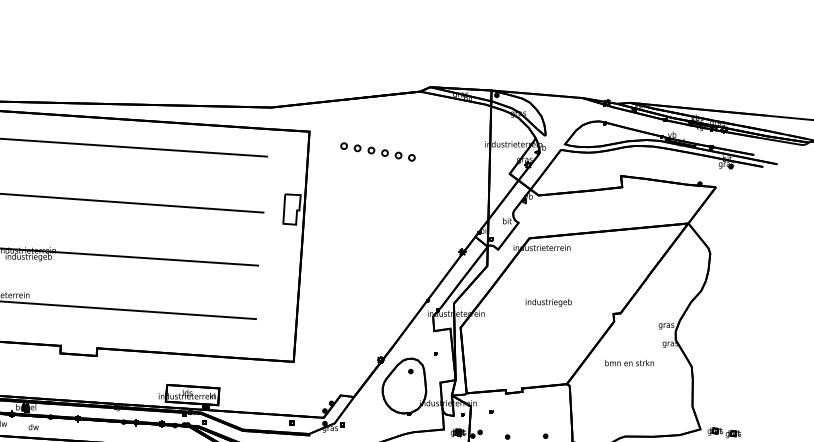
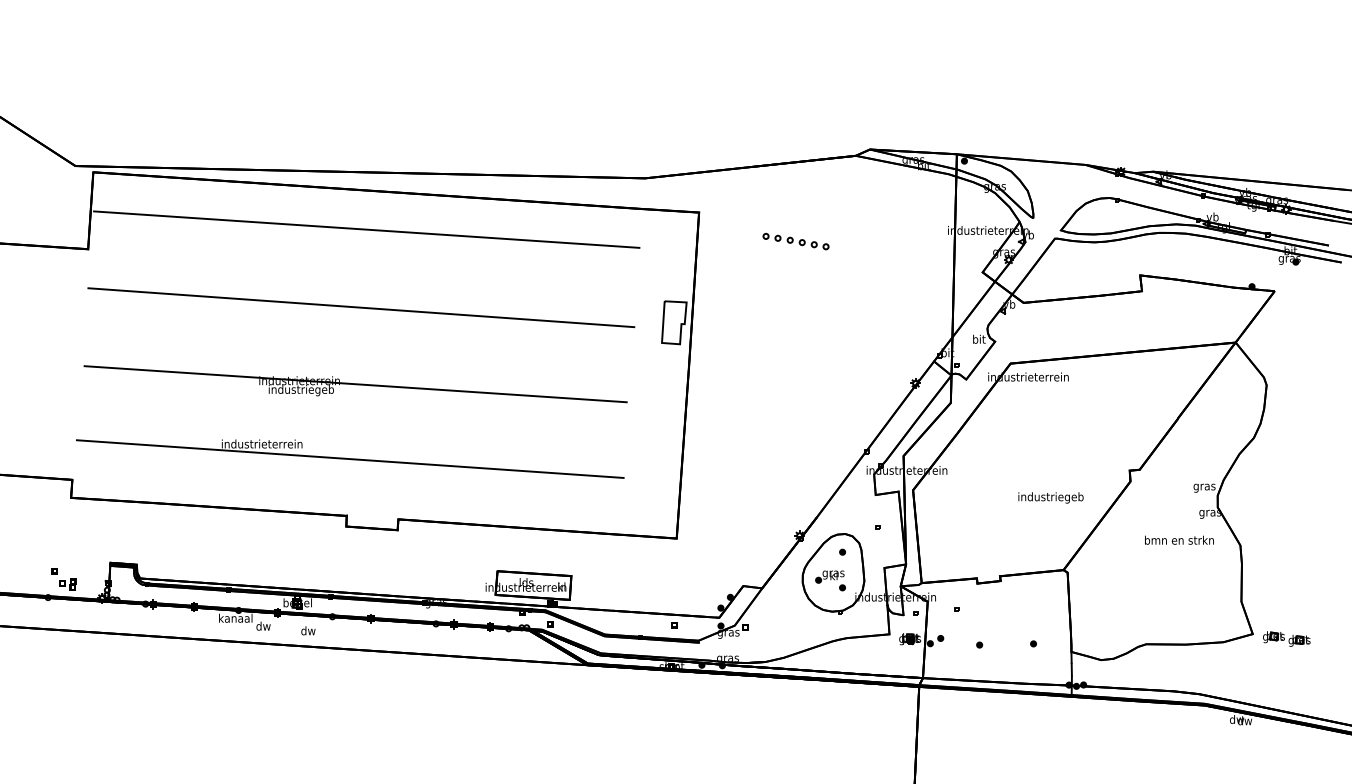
part: (377, 152) -> (795, 241), size x0.62
text: (548, 302) -> (1050, 497), moved
text: (629, 362) -> (1179, 539), moved
part: (402, 391) -> (830, 580), added

